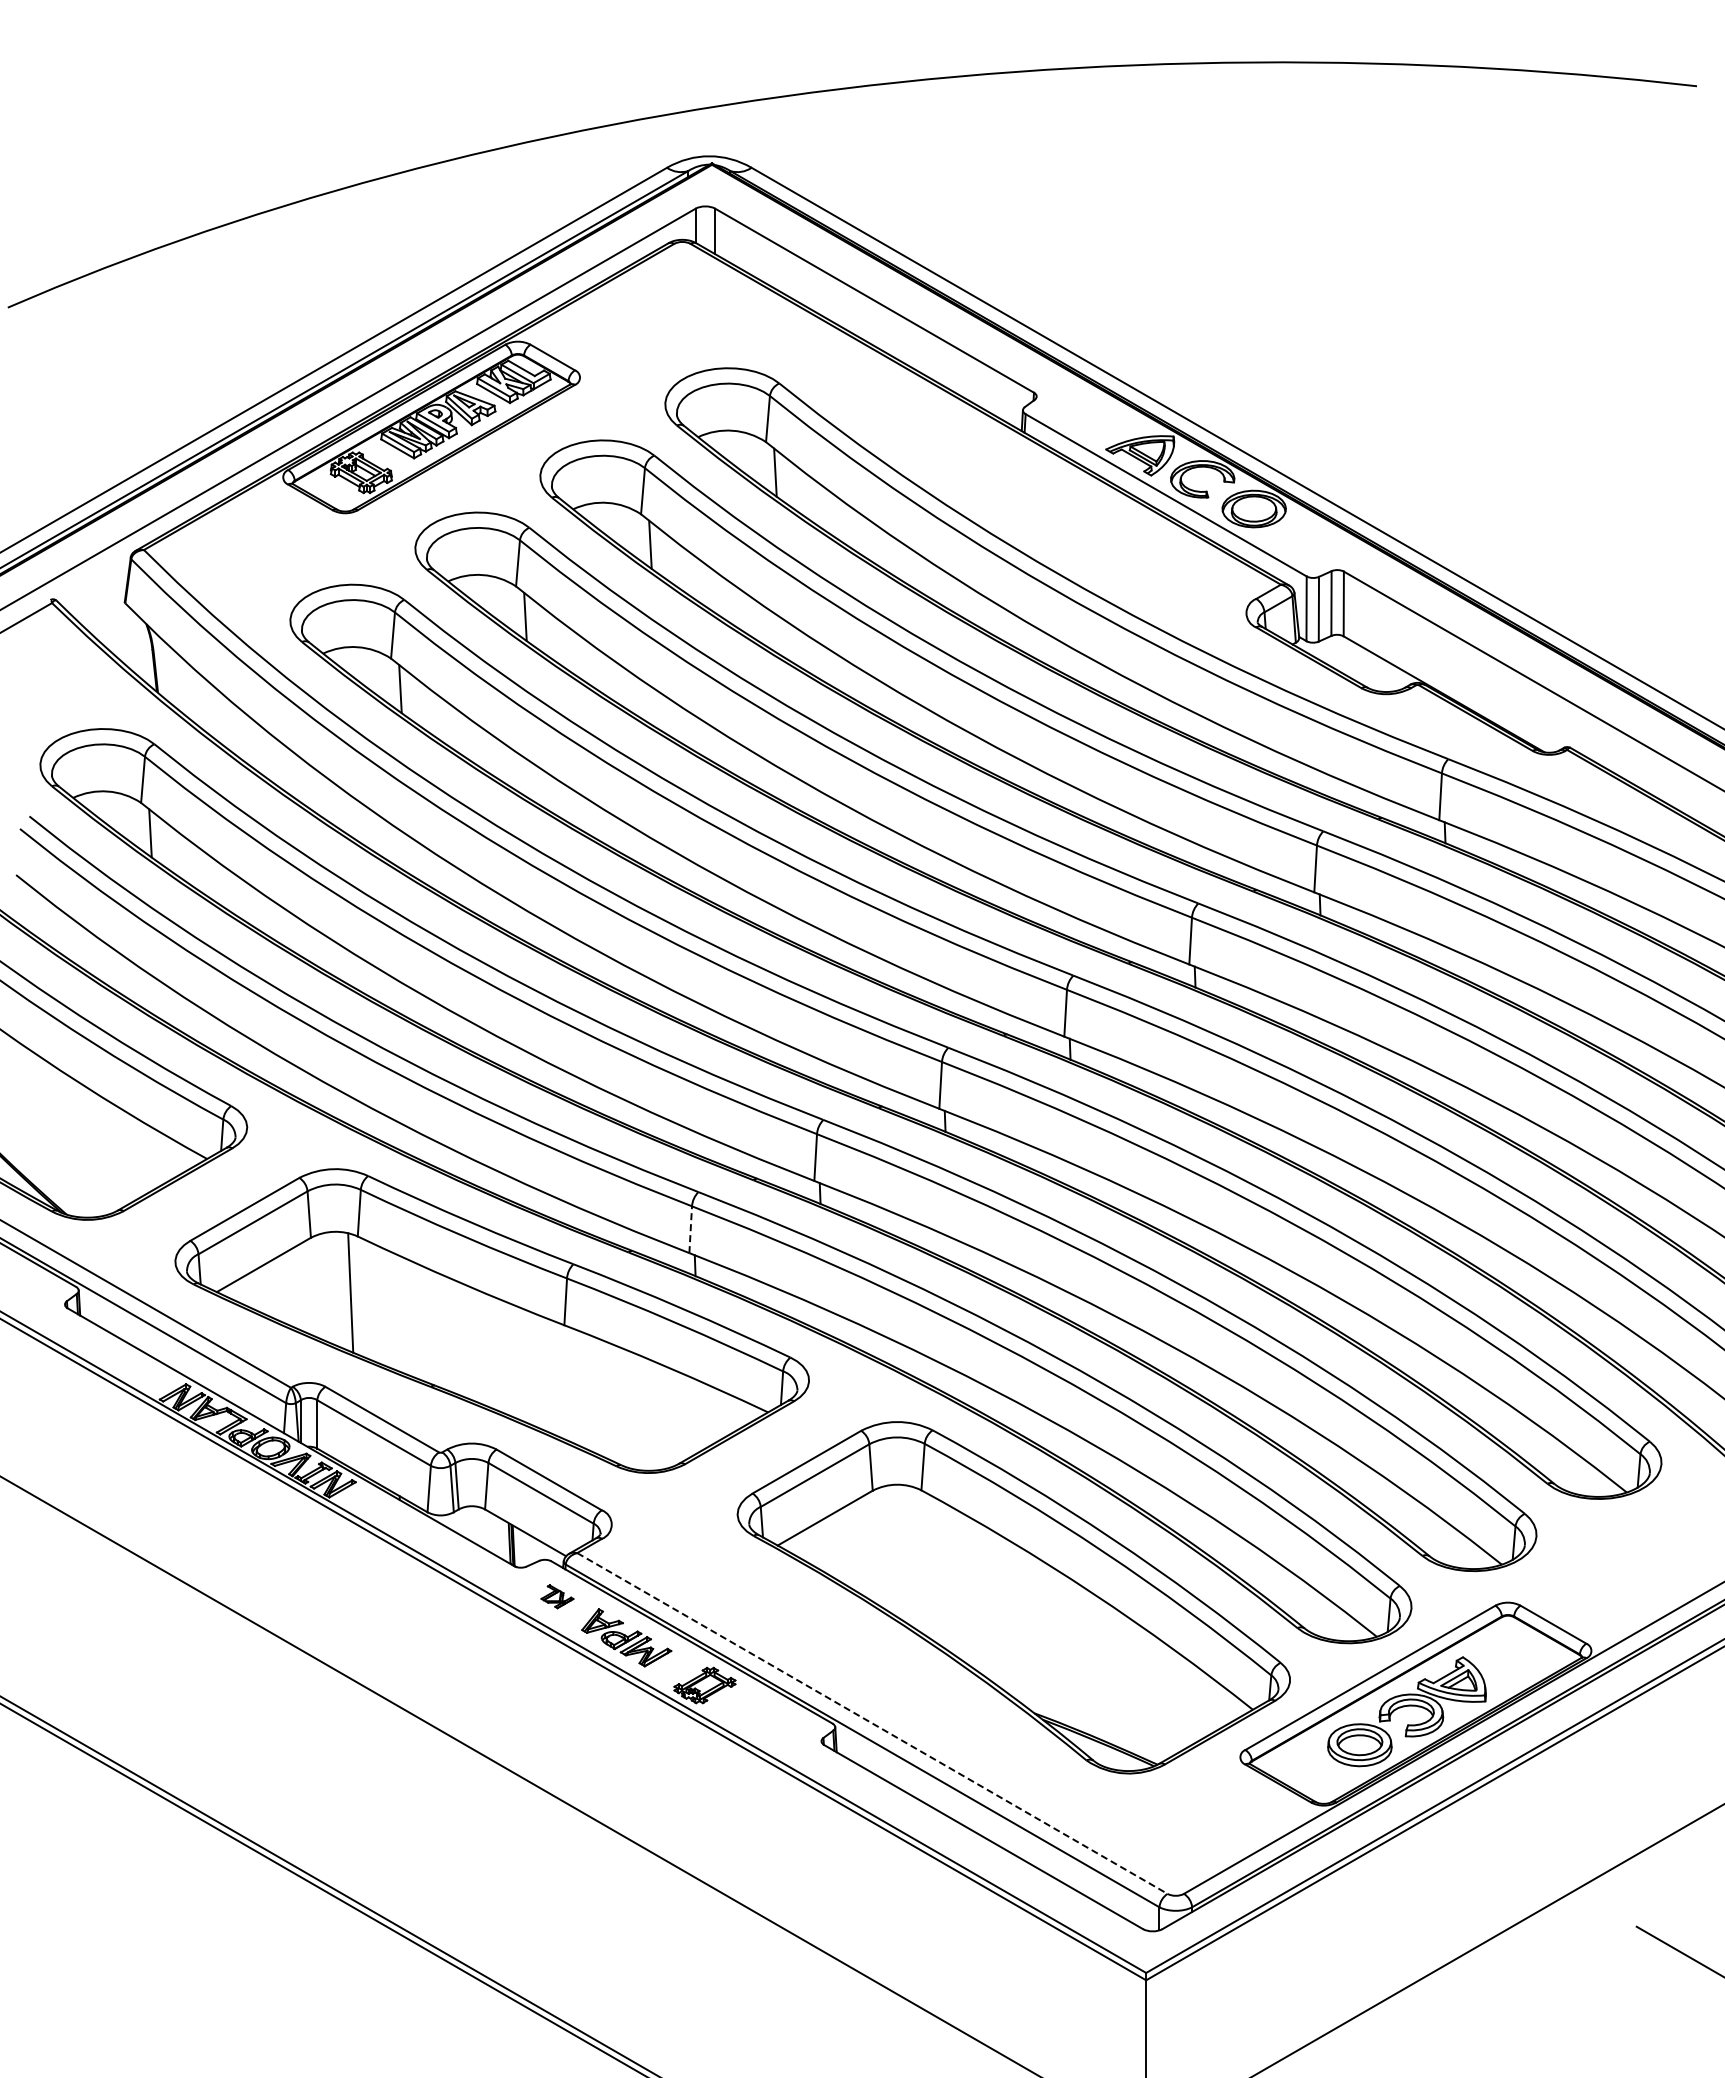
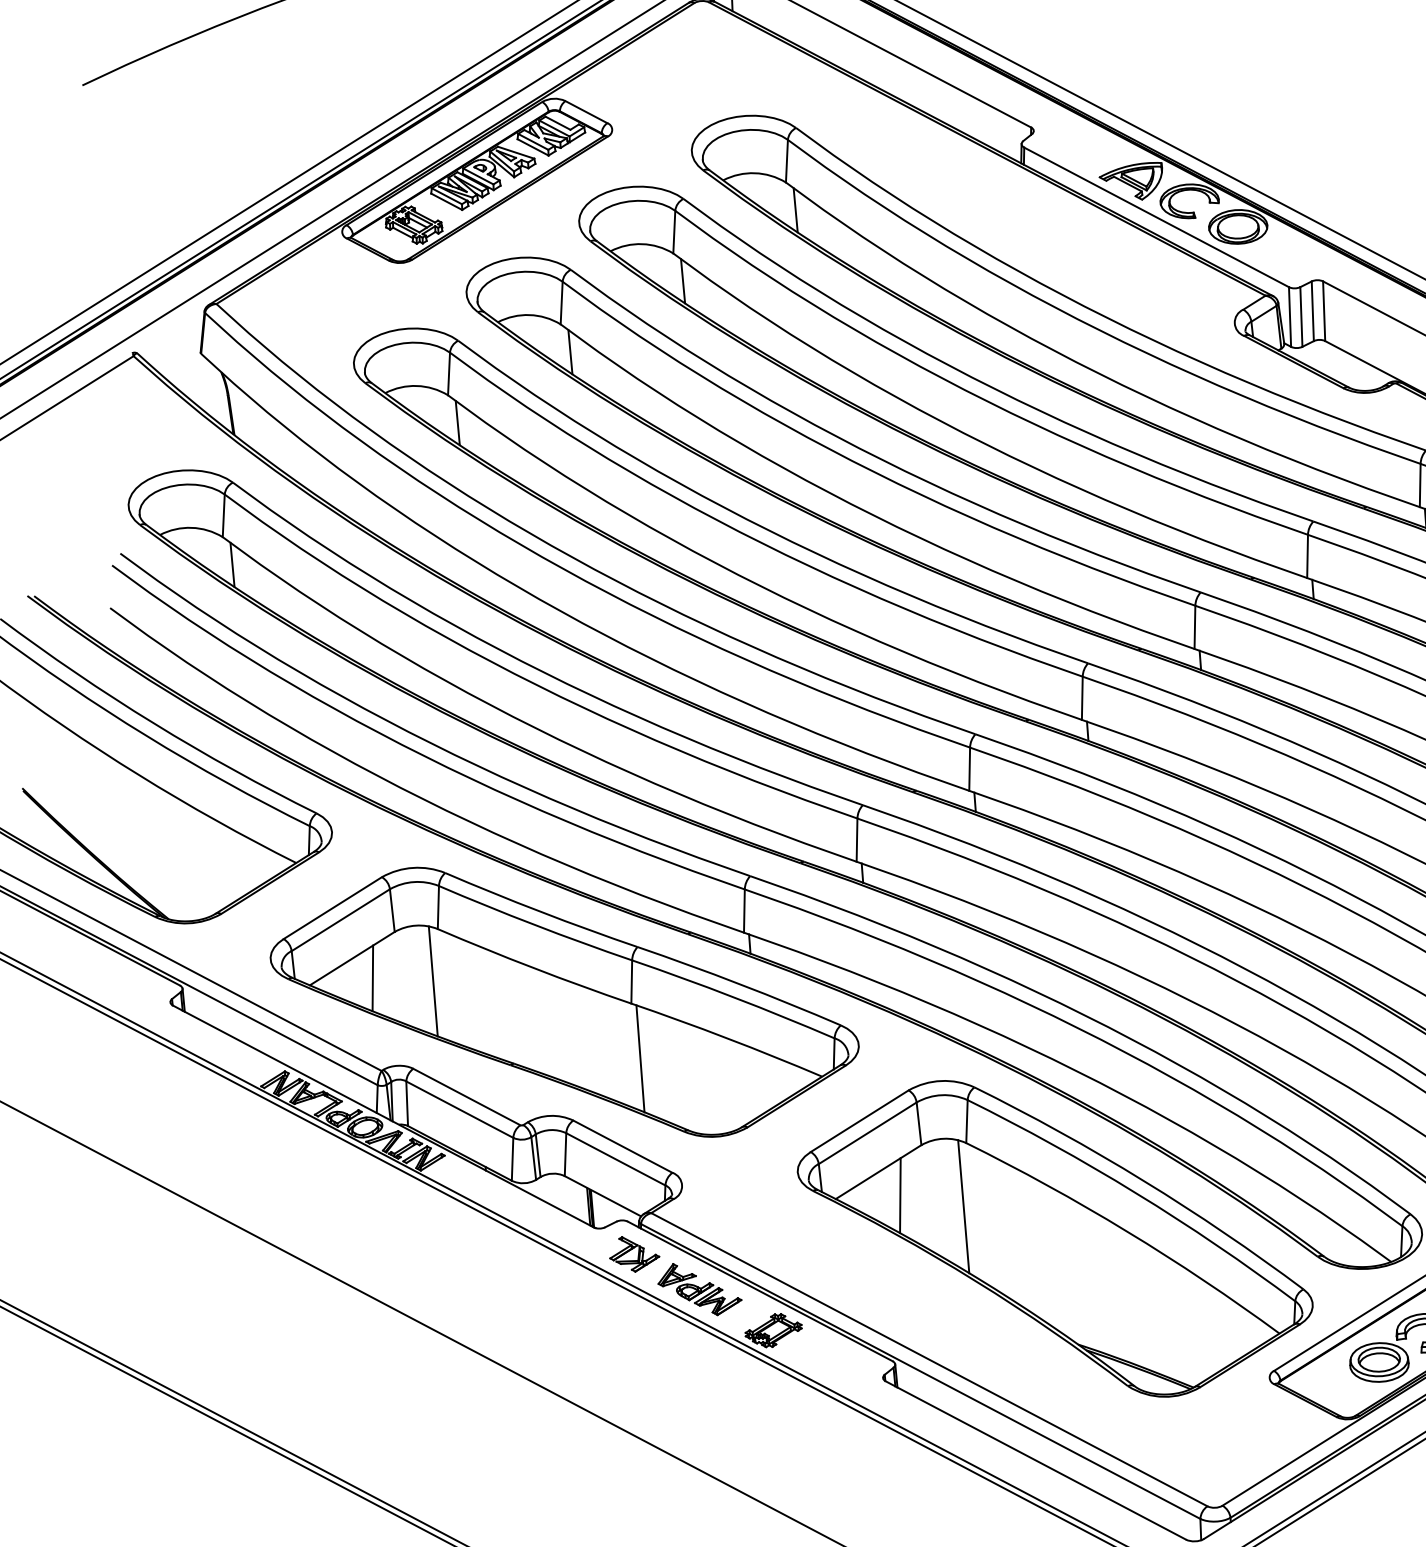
line: (690, 1229) -> (744, 910), dashed -> solid
line: (285, 1286) -> (372, 977), added
line: (571, 1385) -> (640, 1058), added
line: (847, 1544) -> (900, 1195), added
line: (915, 1558) -> (963, 1206), added
part: (557, 1596) -> (634, 1253), size x1.67
line: (872, 1723) -> (929, 1359), dashed -> solid

